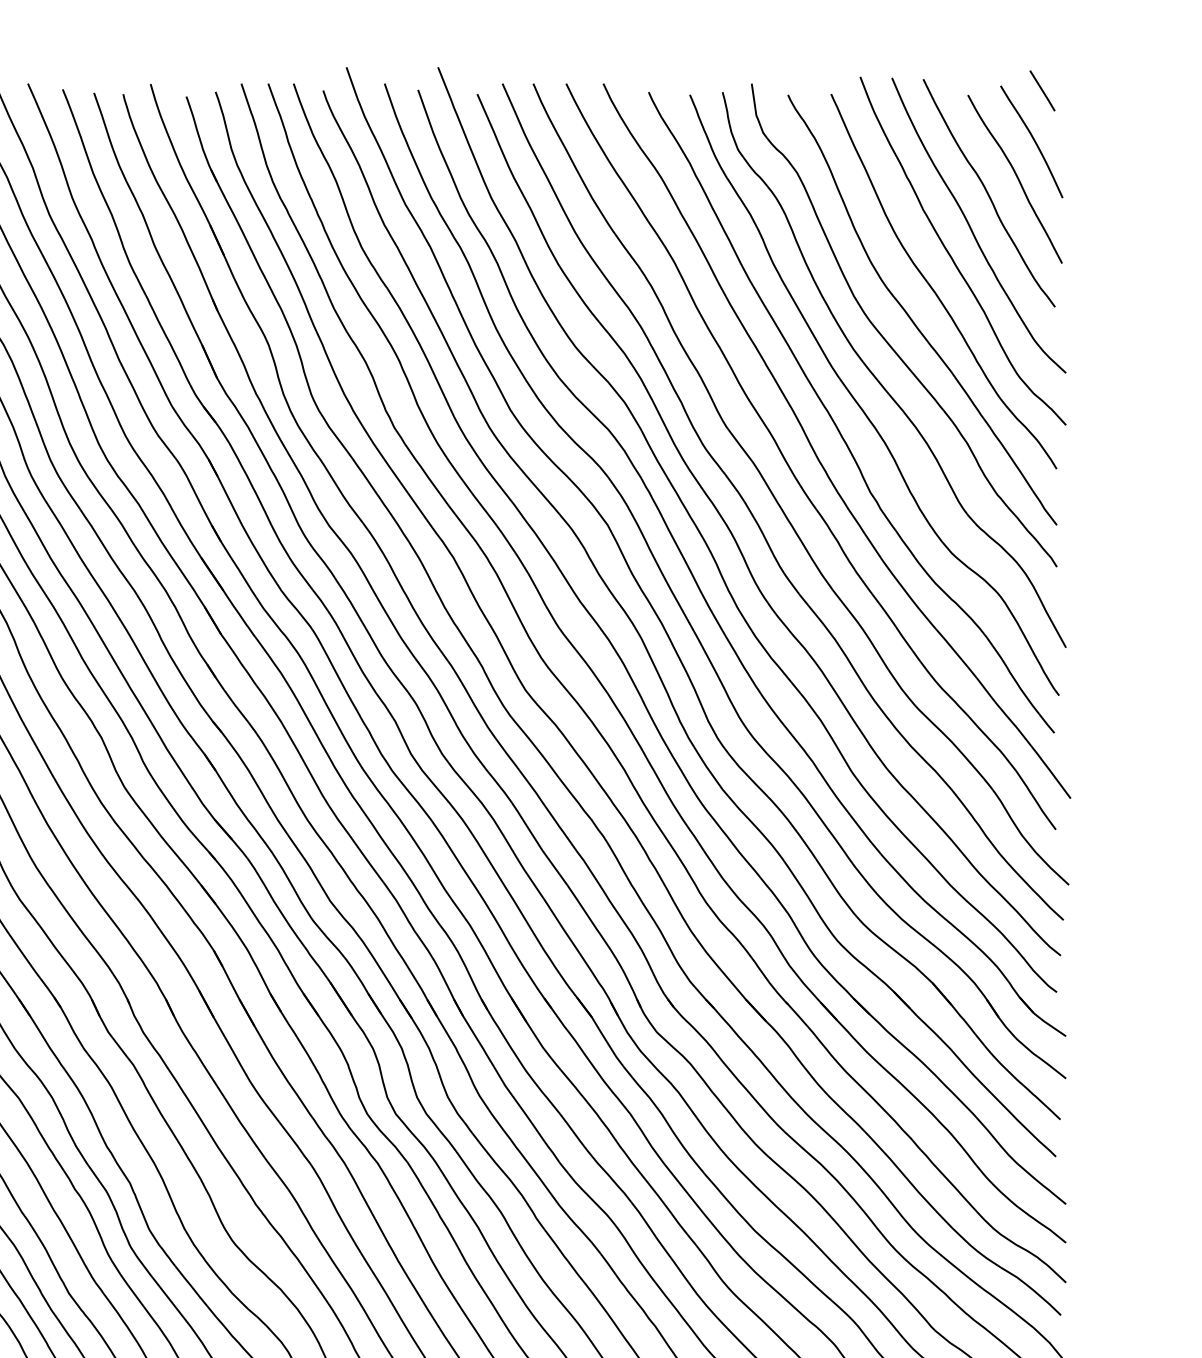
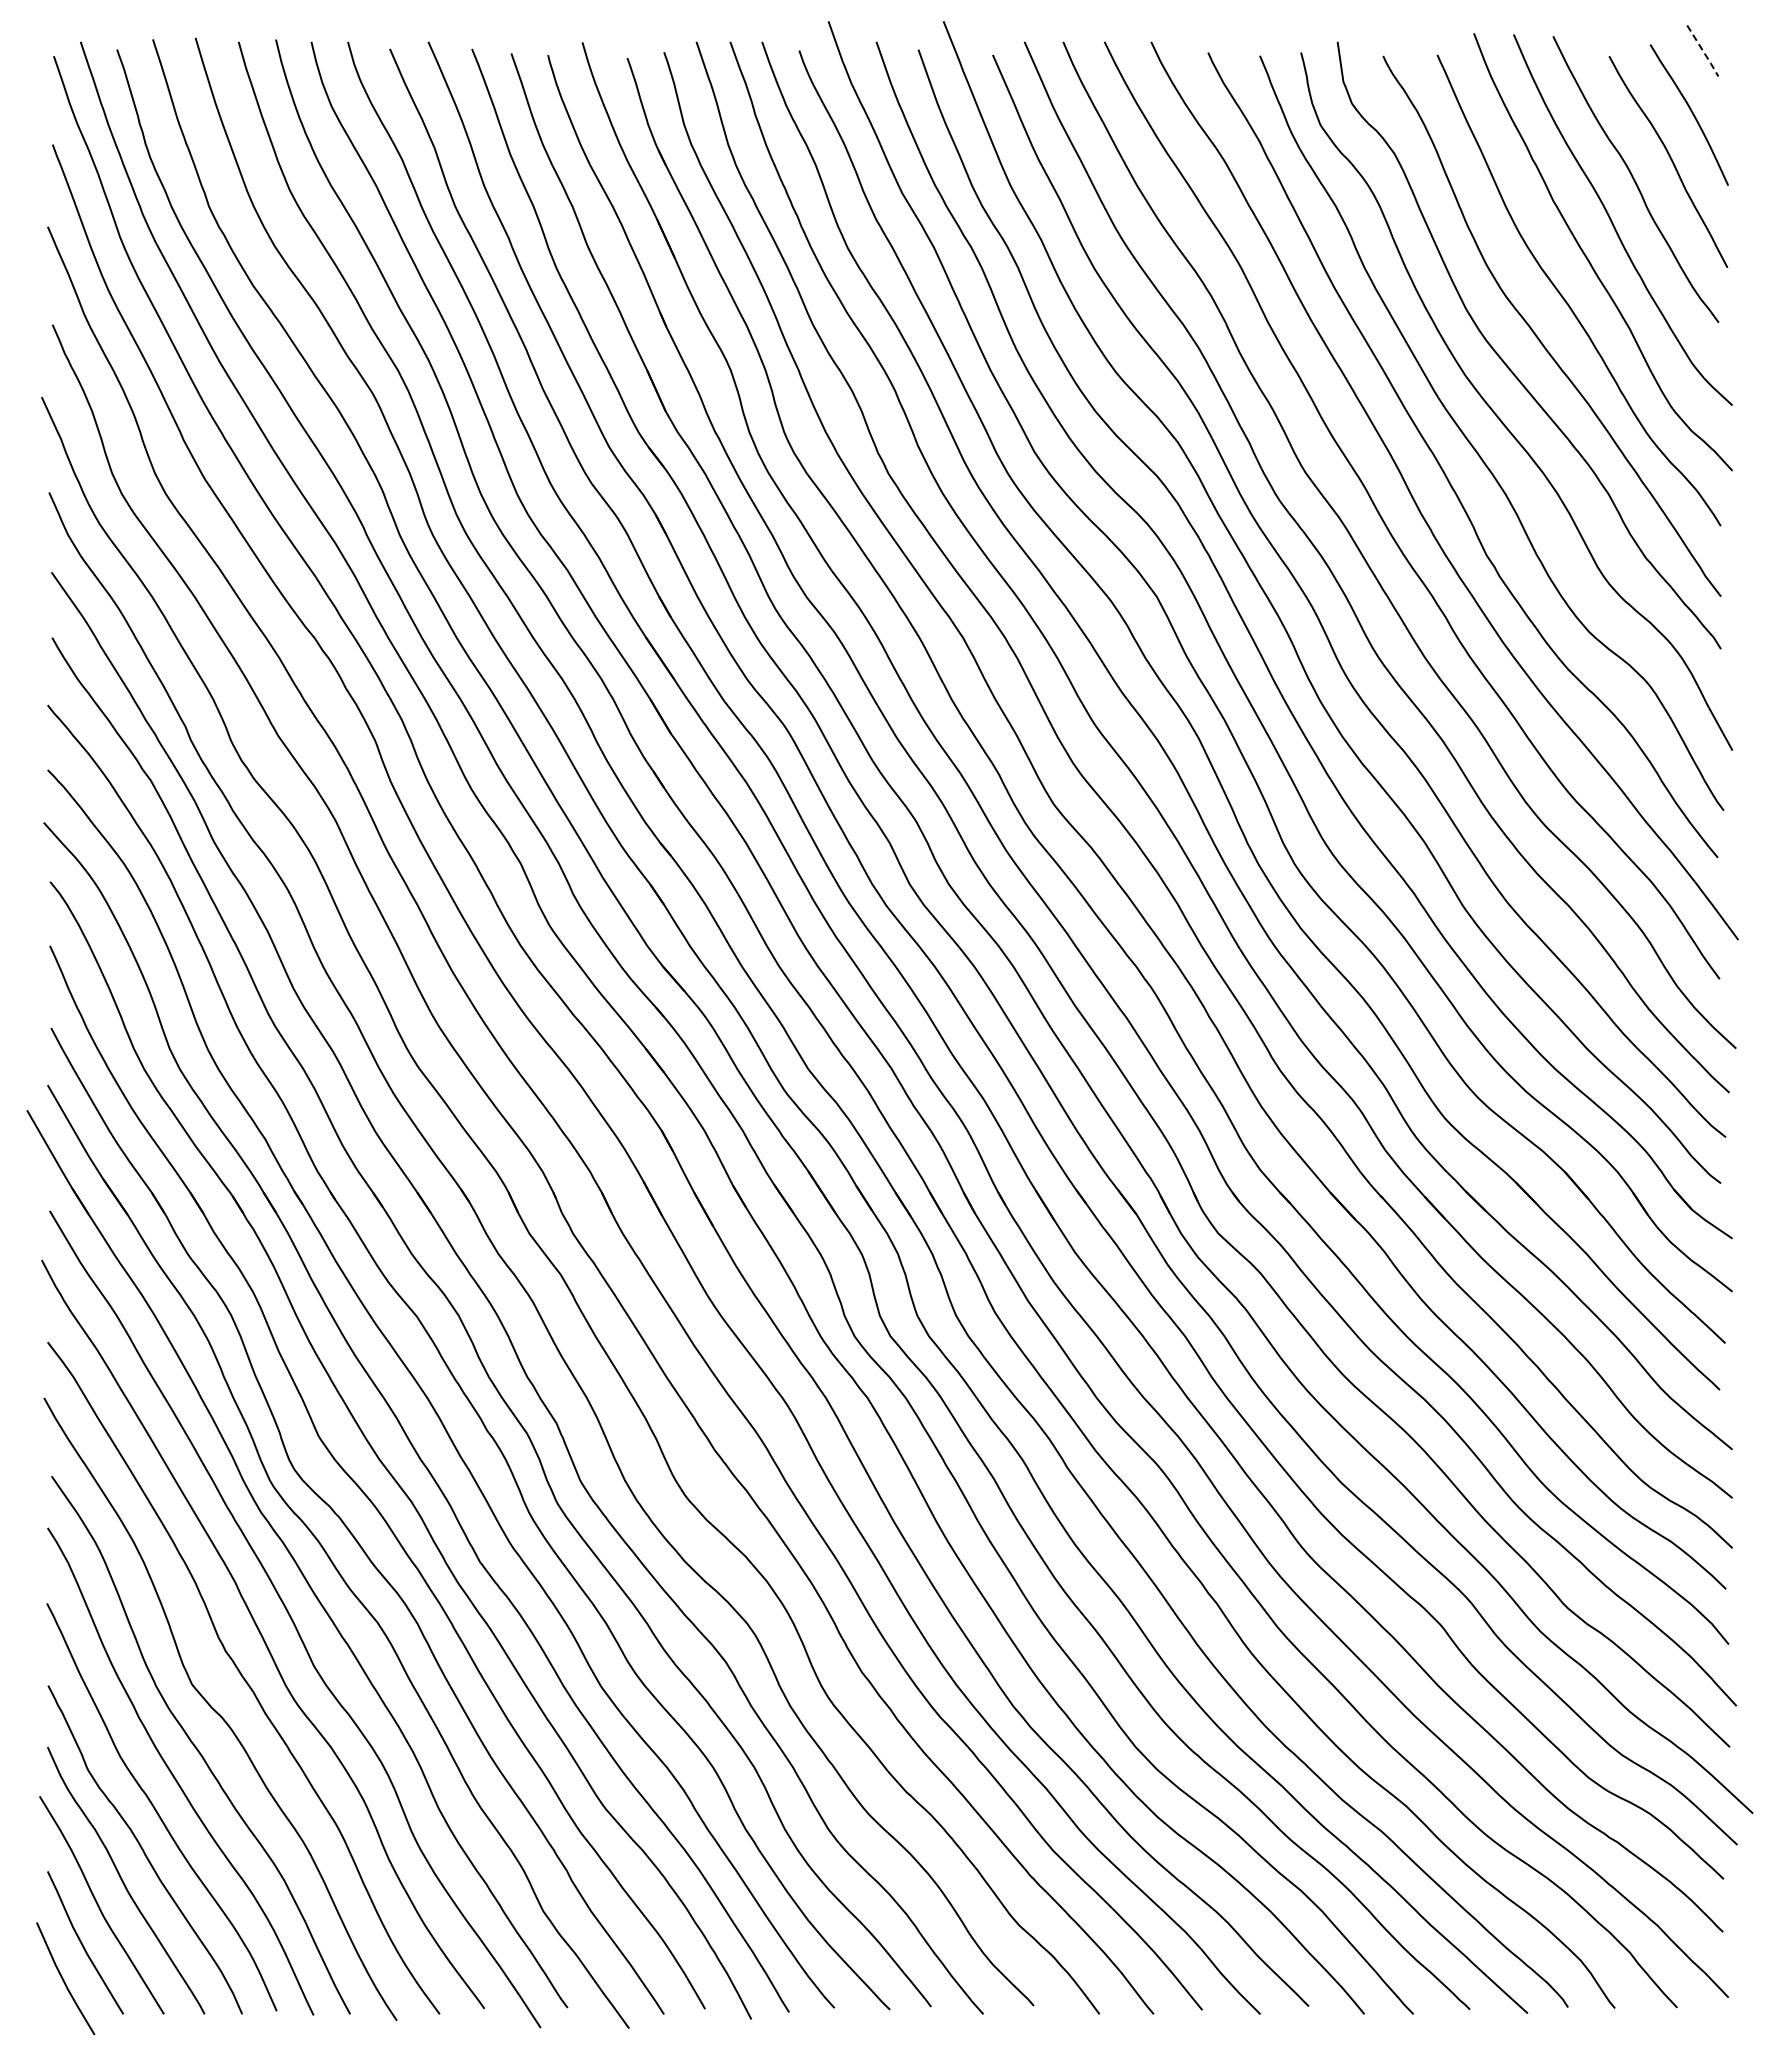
line: (1043, 91) -> (1703, 51), solid -> dashed

